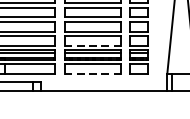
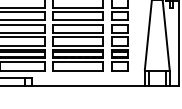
line: (93, 45) -> (78, 45), dashed -> solid
line: (93, 73) -> (78, 70), dashed -> solid

